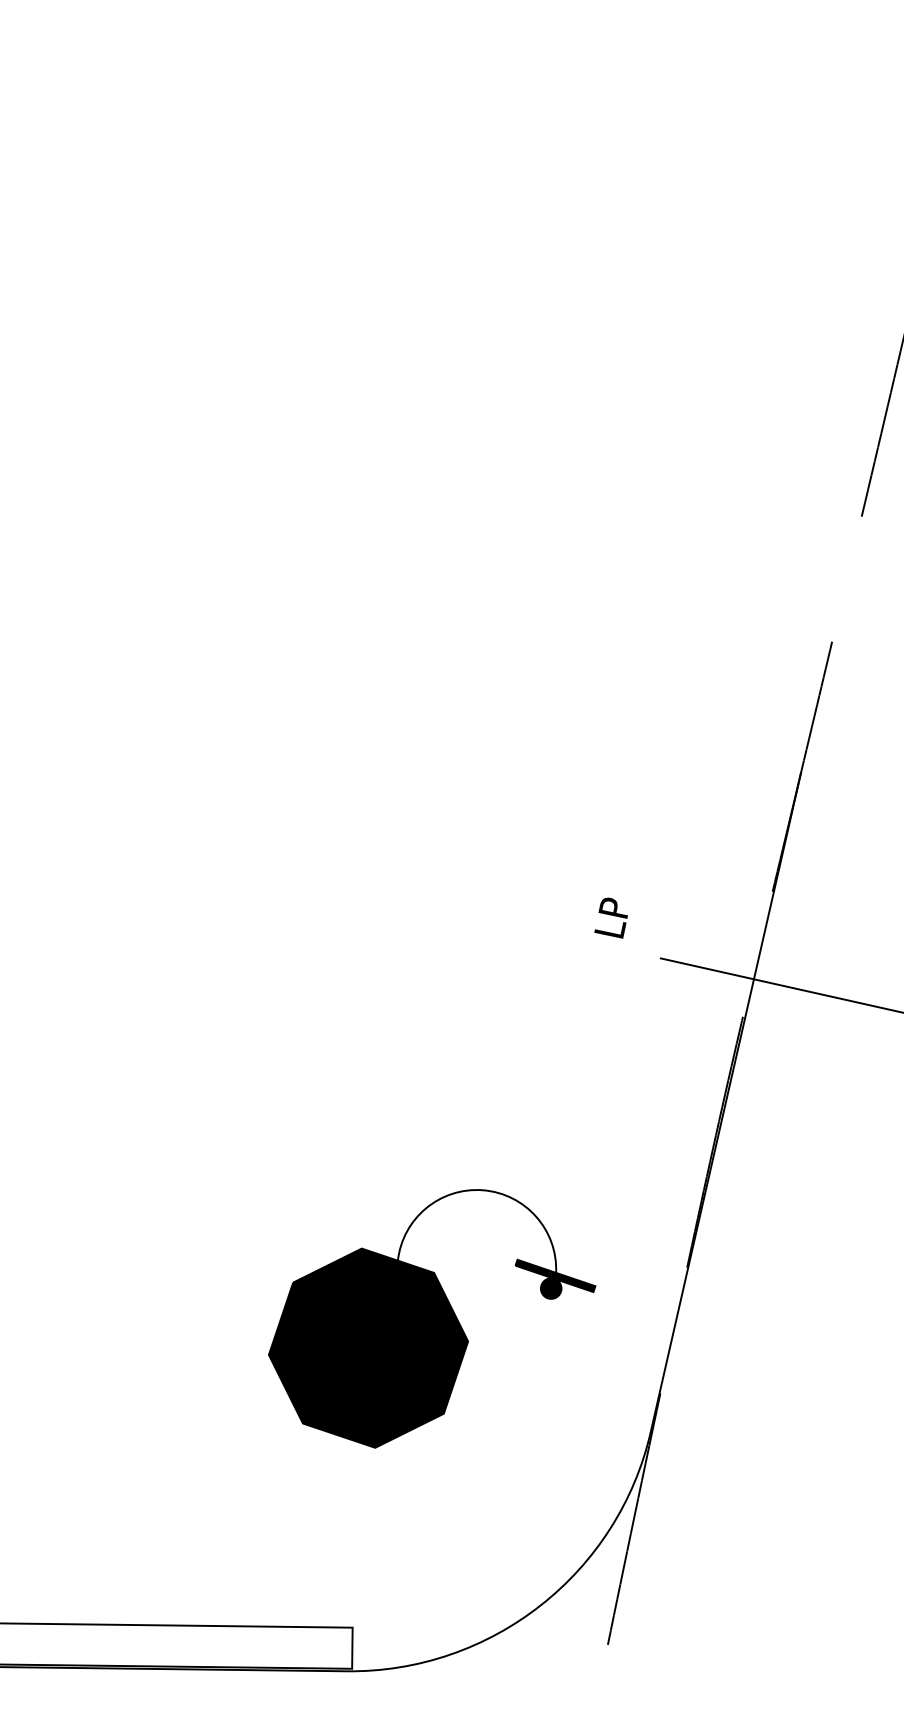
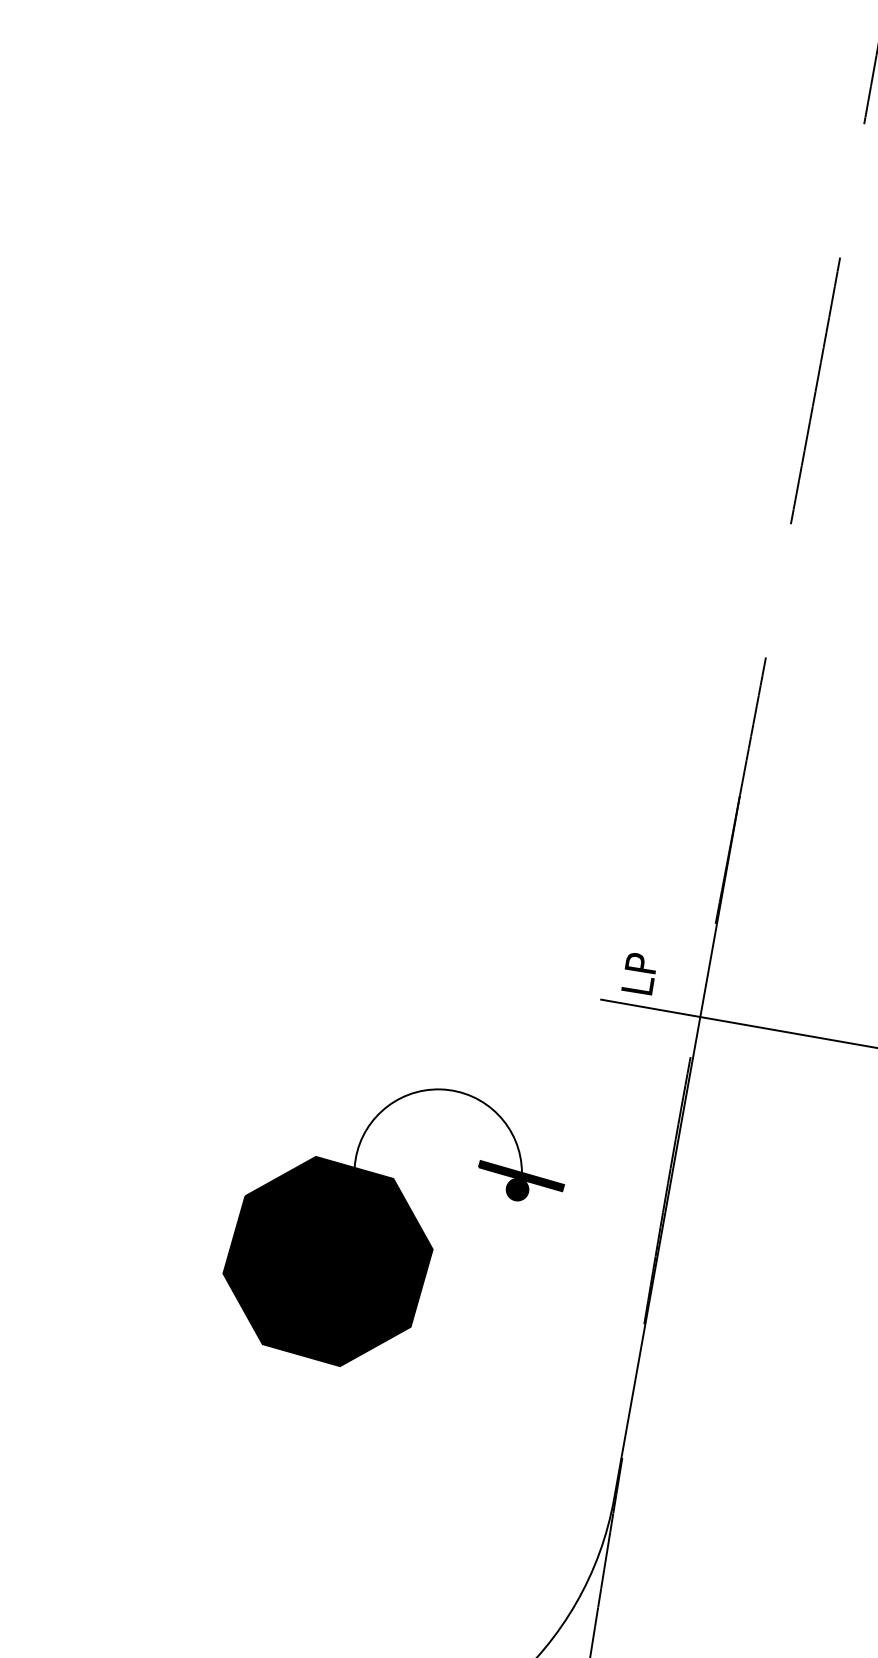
text: (610, 917) -> (637, 973), moved
part: (432, 1318) -> (393, 1227), moved

